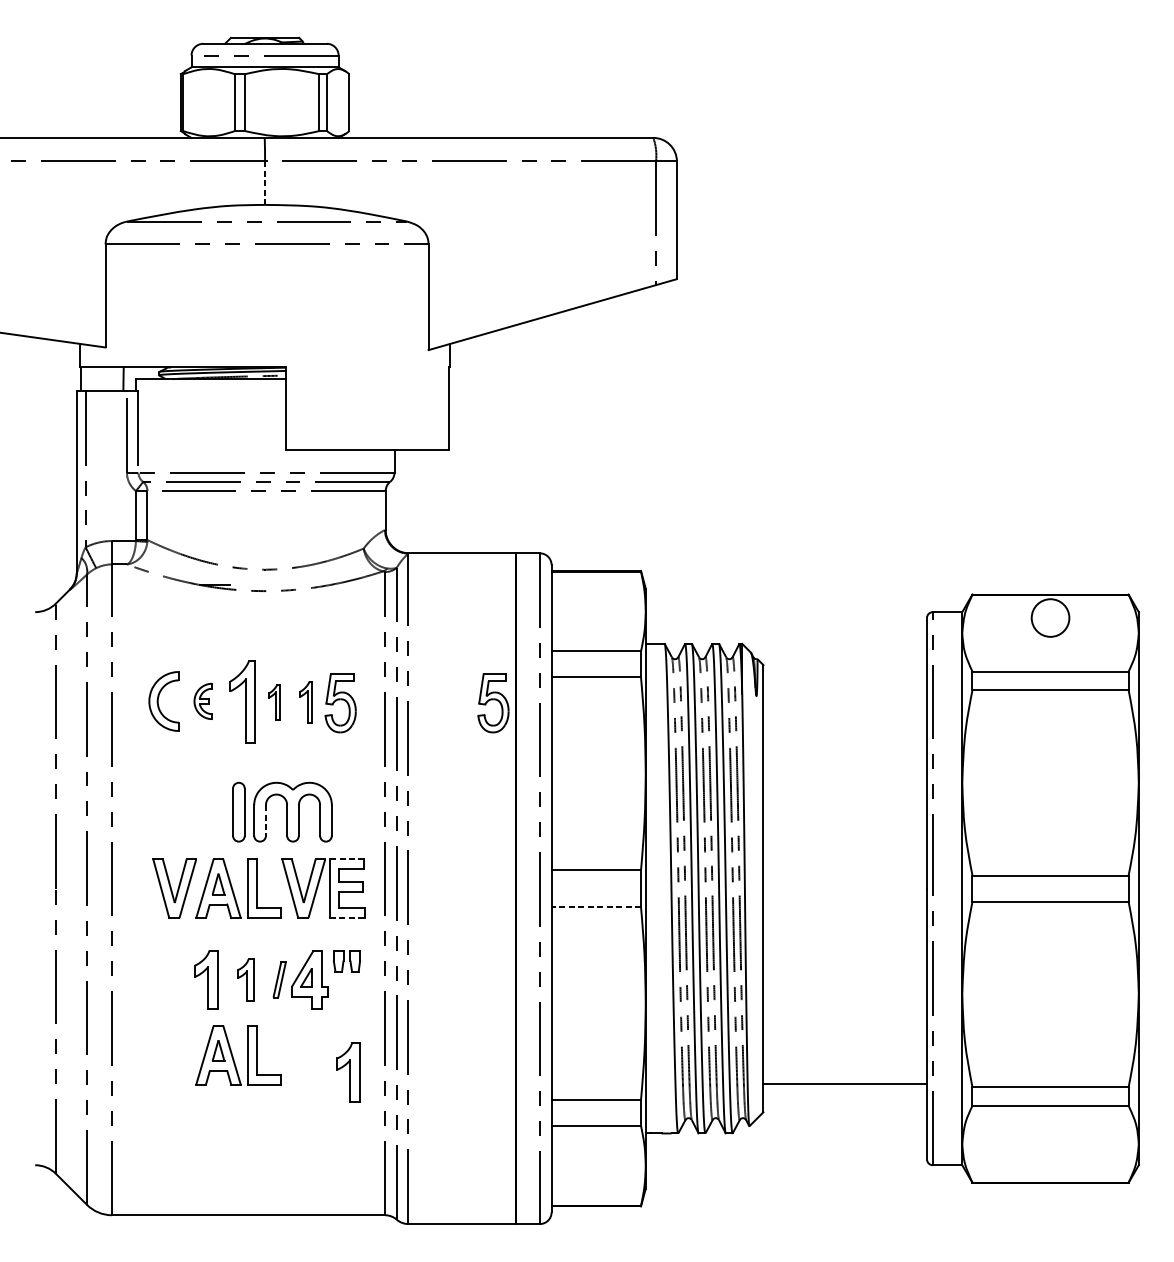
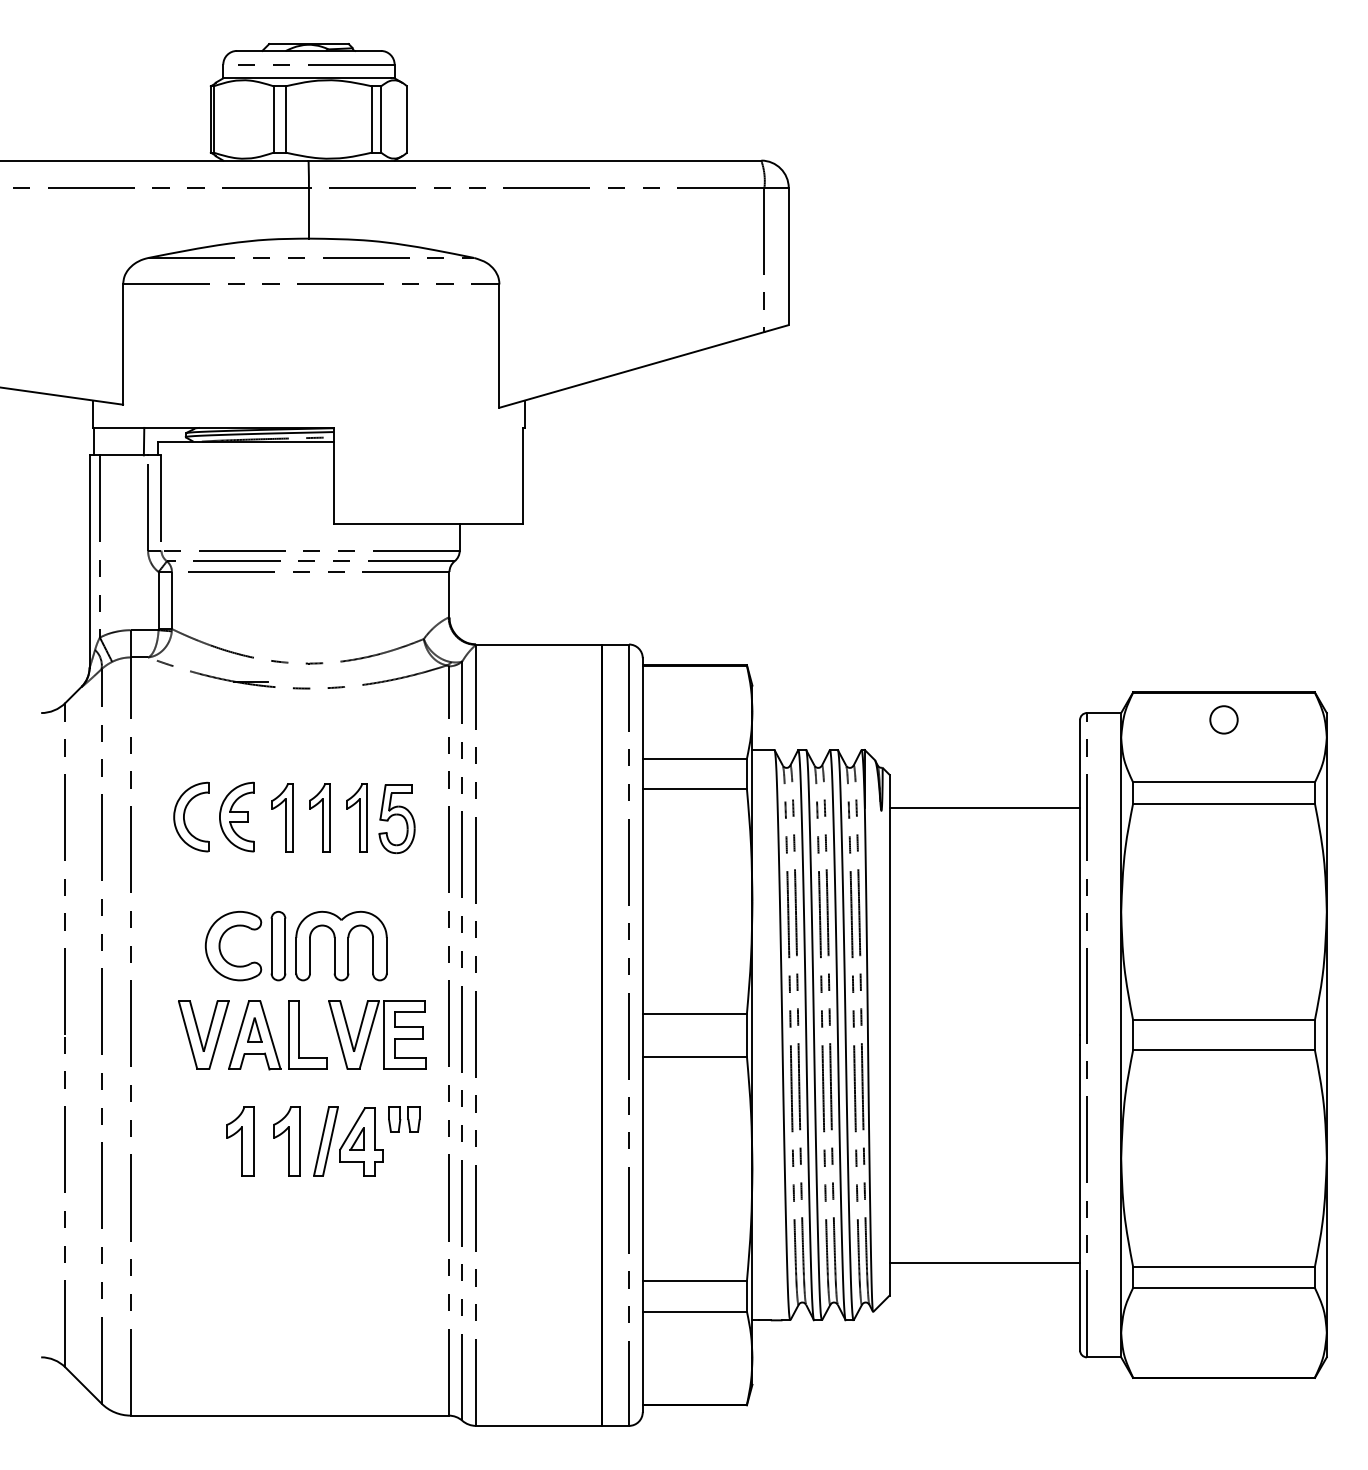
line: (264, 183) -> (308, 213), dashed -> solid
circle: (1050, 617) -> (1223, 719), size x0.62
line: (844, 693) -> (984, 807), added
part: (202, 700) -> (236, 816), size x1.67
part: (242, 701) -> (282, 817), size x0.71
part: (274, 701) -> (319, 817), size x1.67
part: (305, 701) -> (356, 817), size x1.43
part: (493, 703) -> (574, 819), removed
part: (189, 812) -> (220, 946), added
line: (266, 820) -> (310, 955), dashed -> solid
line: (347, 858) -> (404, 1000), dashed -> solid
line: (596, 906) -> (694, 1056), dashed -> solid
line: (347, 918) -> (405, 1069), dashed -> solid
part: (245, 979) -> (286, 1141), size x1.43
part: (279, 979) -> (325, 1141), size x1.67
part: (238, 1055) -> (277, 1229), removed
part: (348, 1072) -> (406, 1249), removed

